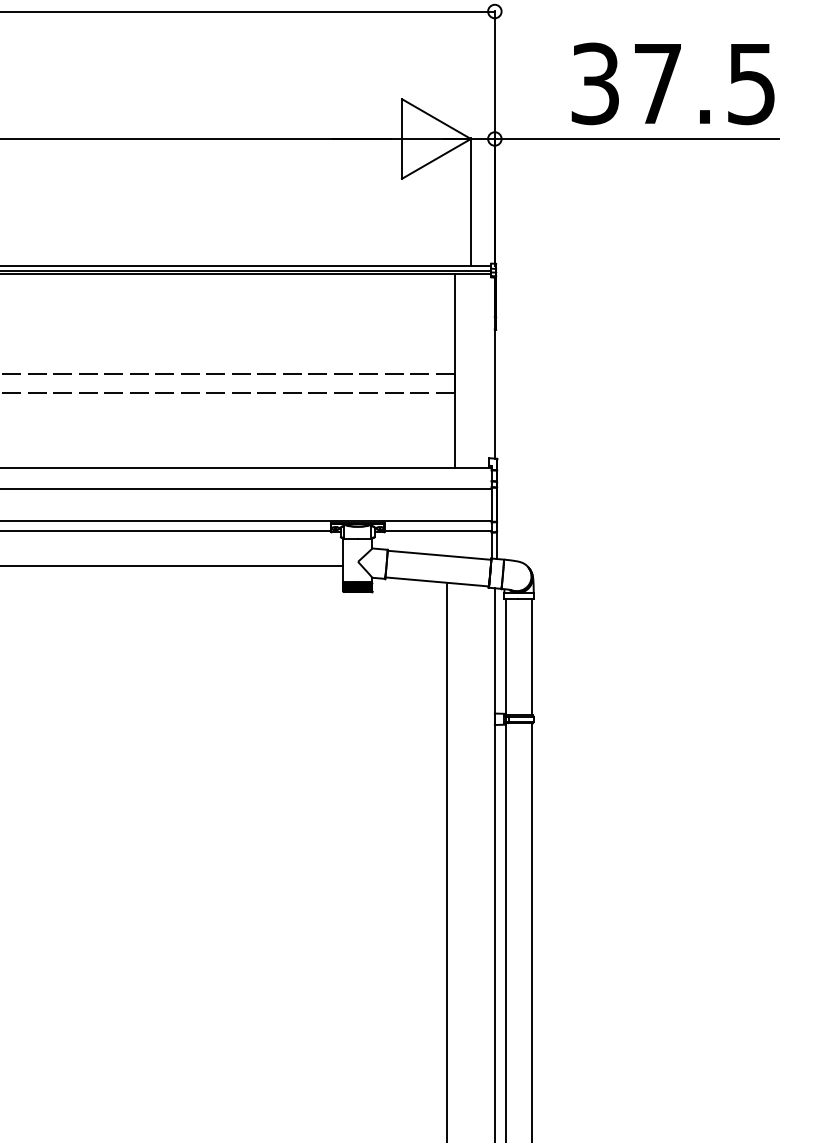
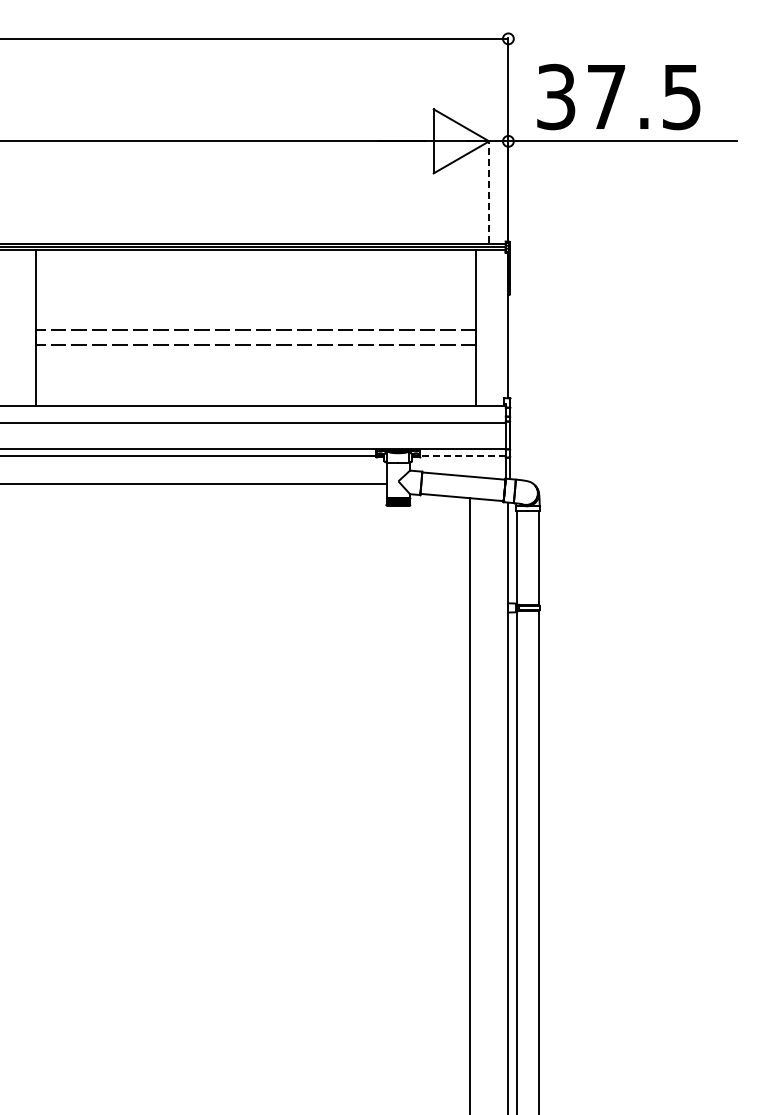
text: (672, 83) -> (618, 96), moved
line: (471, 201) -> (489, 191), solid -> dashed
line: (437, 530) -> (462, 456), solid -> dashed

